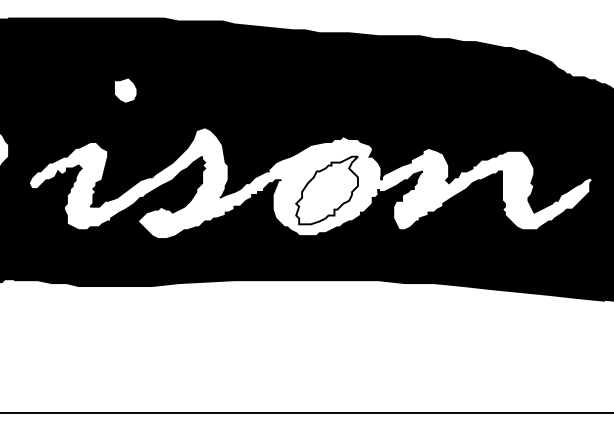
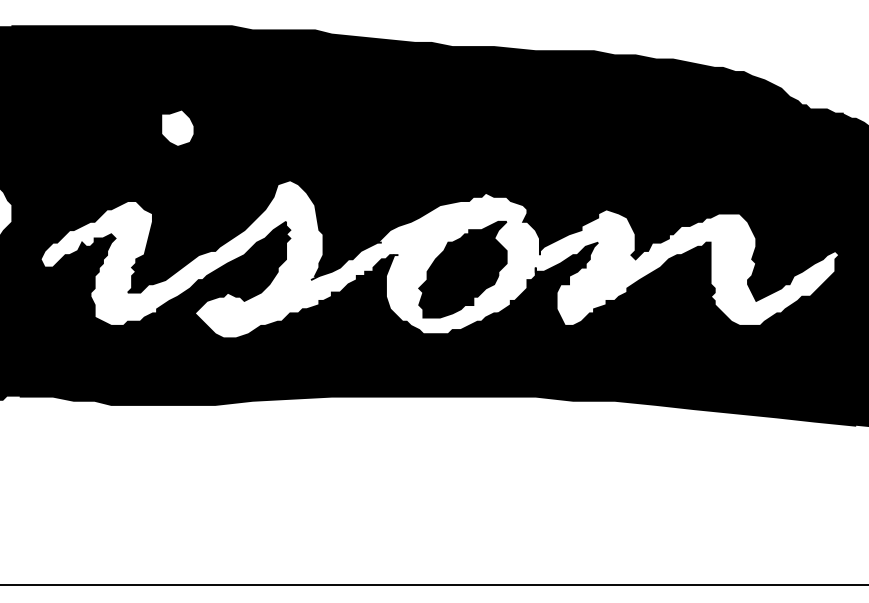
fill: (326, 190) -> (462, 269), added

